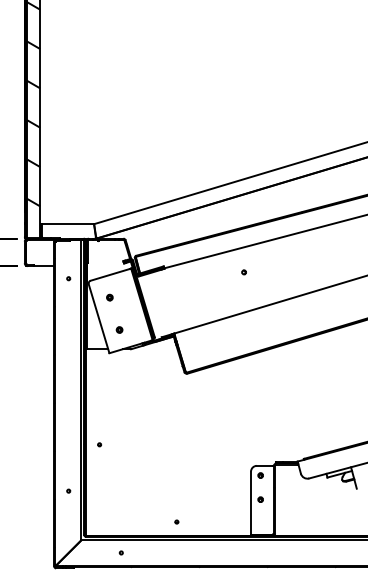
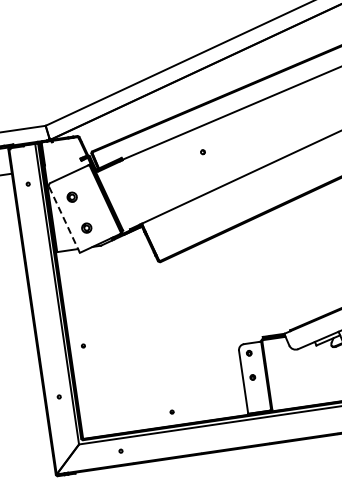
part: (109, 297) -> (71, 197), size x1.6
line: (99, 318) -> (64, 219), solid -> dashed
part: (119, 329) -> (86, 227), size x1.6

